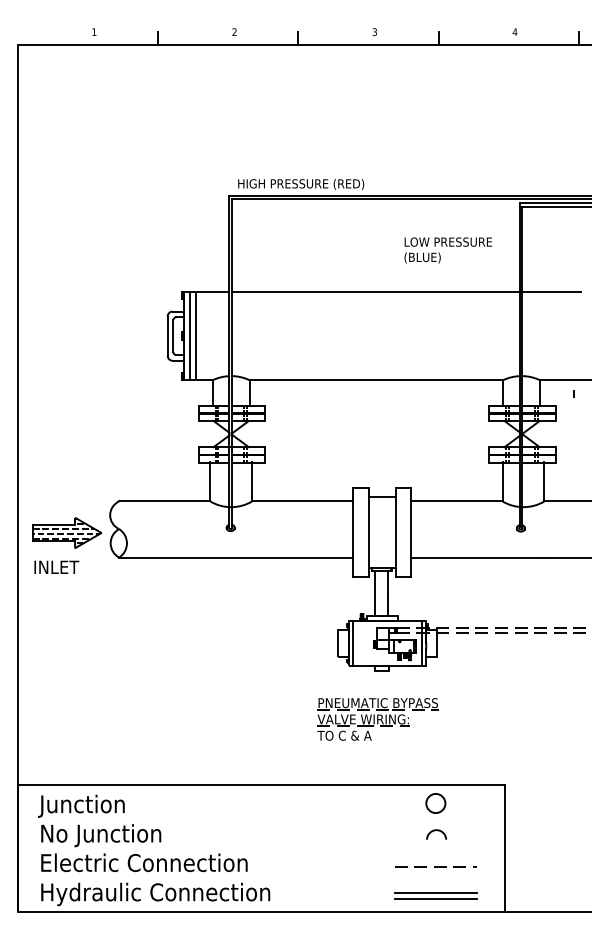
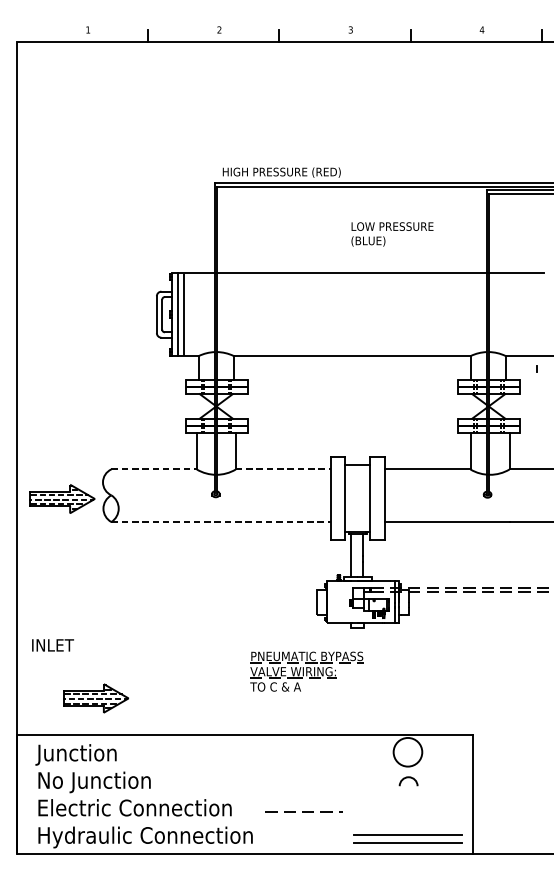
text: (447, 250) -> (391, 234), moved
line: (164, 501) -> (153, 469), solid -> dashed
line: (302, 501) -> (283, 469), solid -> dashed
line: (236, 557) -> (221, 521), solid -> dashed
text: (56, 566) -> (52, 644), moved
line: (353, 642) -> (330, 601), removed
part: (377, 719) -> (306, 671), moved
part: (102, 745) -> (95, 697), added
circle: (435, 803) -> (407, 752), size x1.6
line: (435, 866) -> (303, 811), moved
part: (435, 895) -> (407, 838), size x1.4

